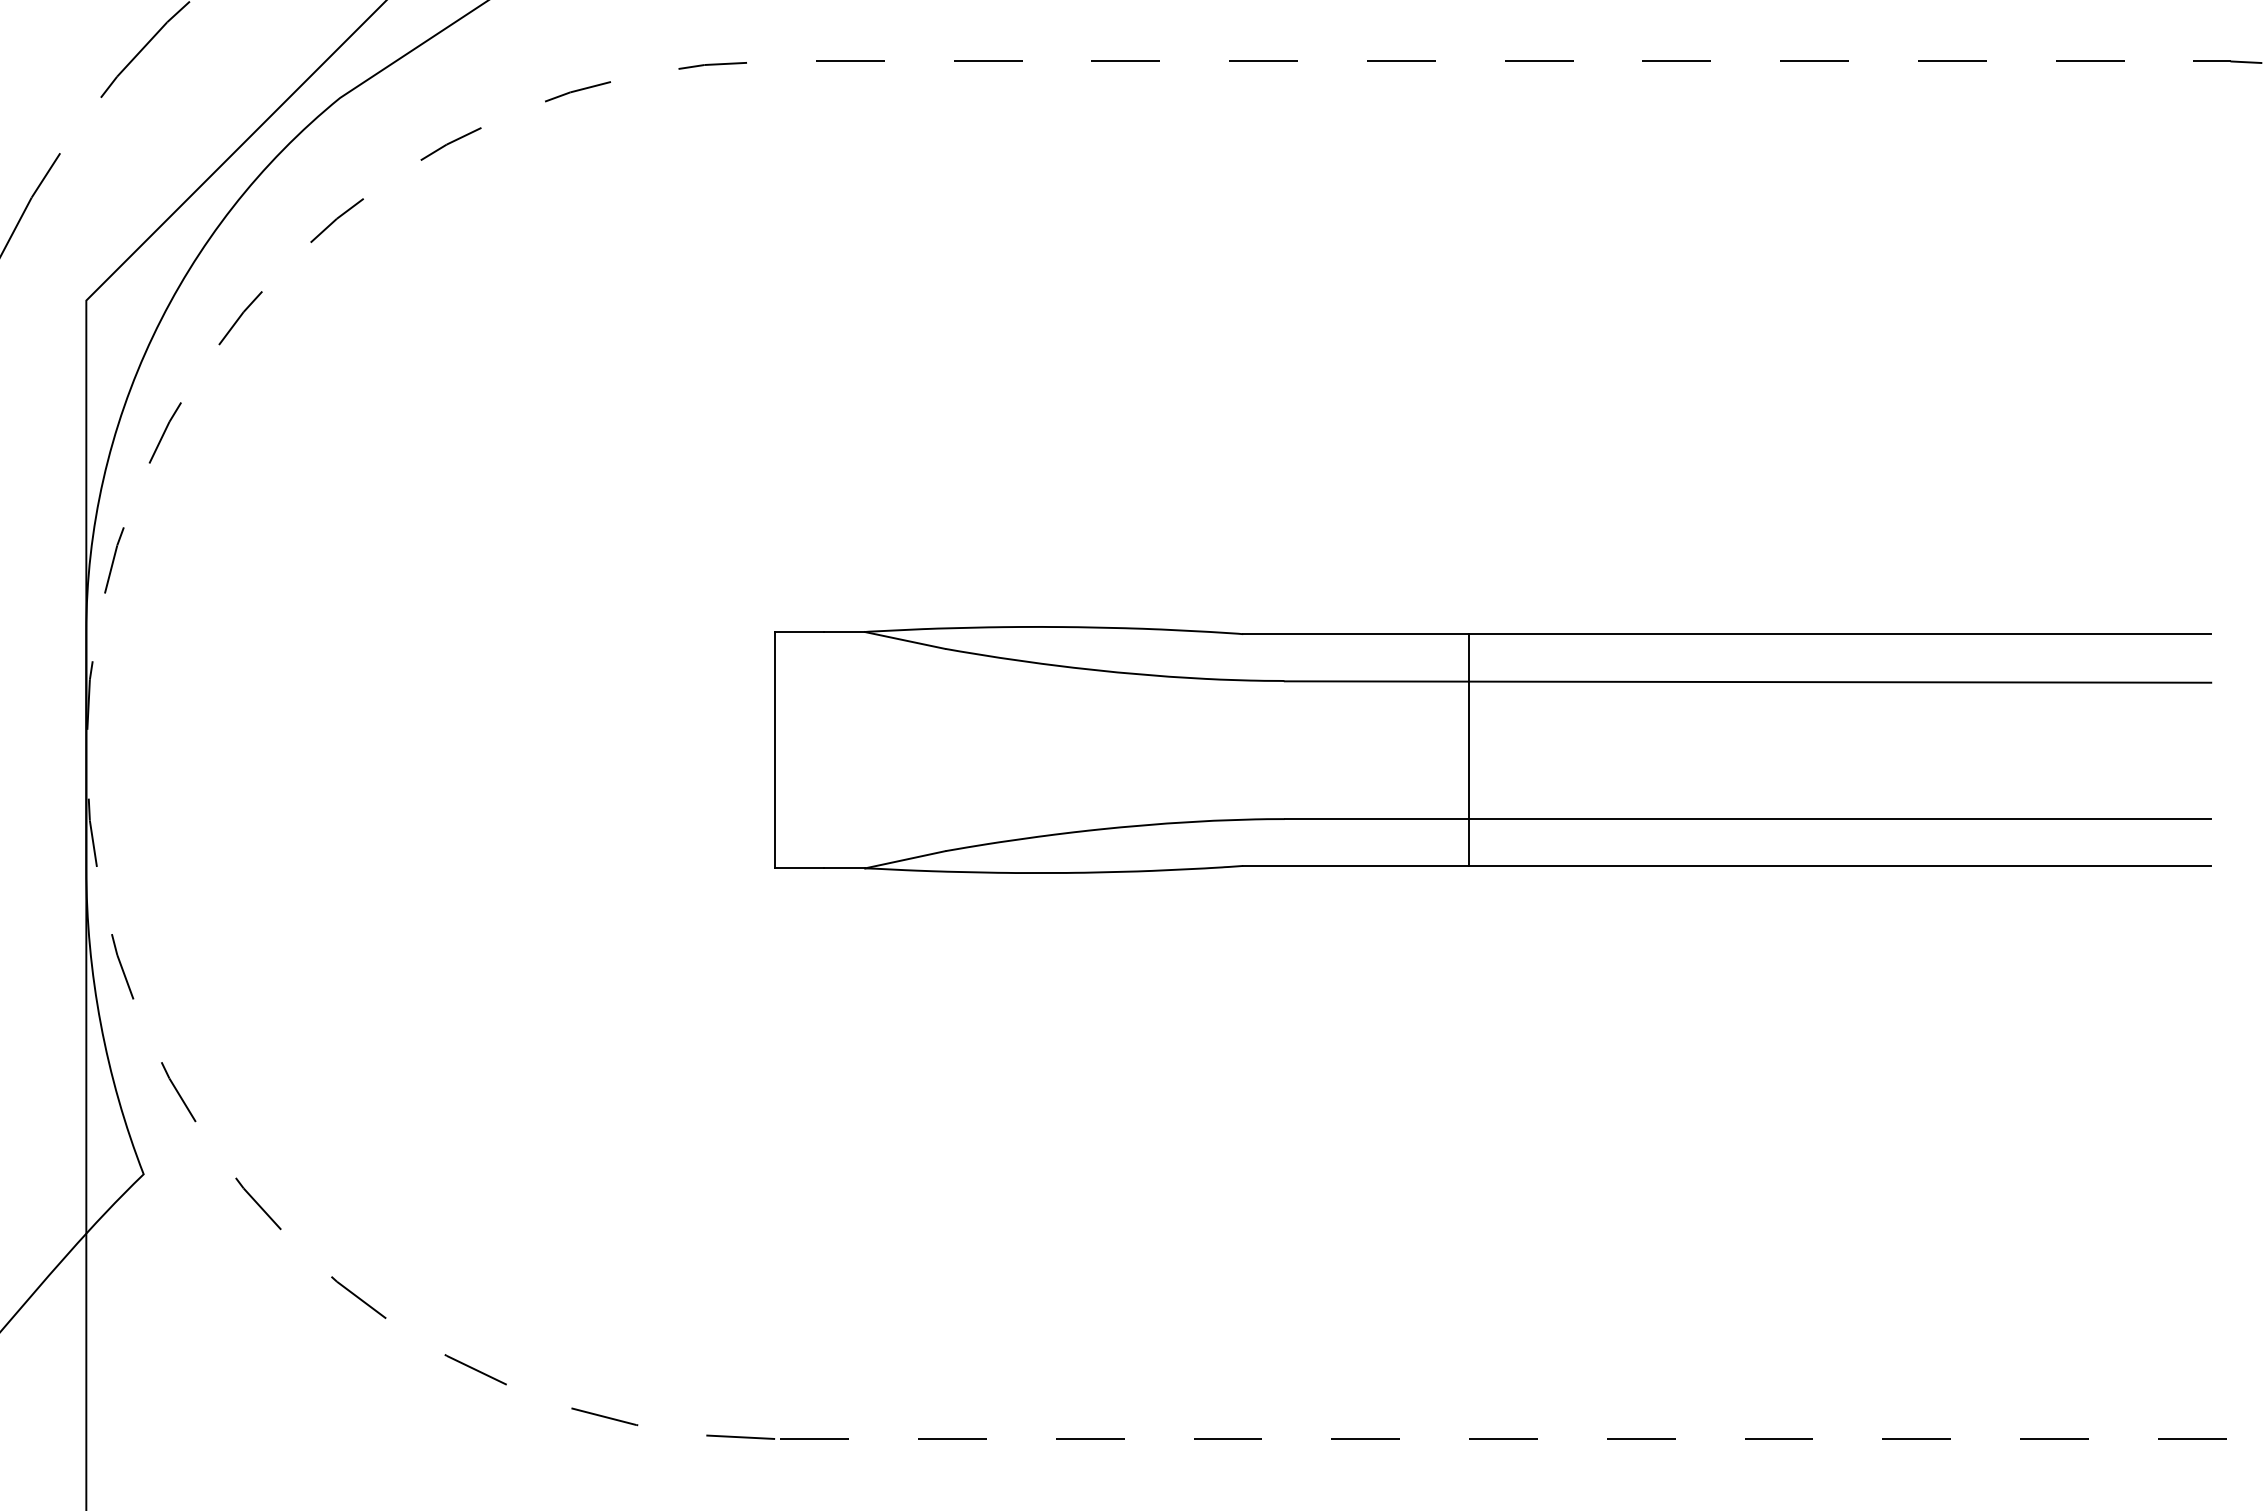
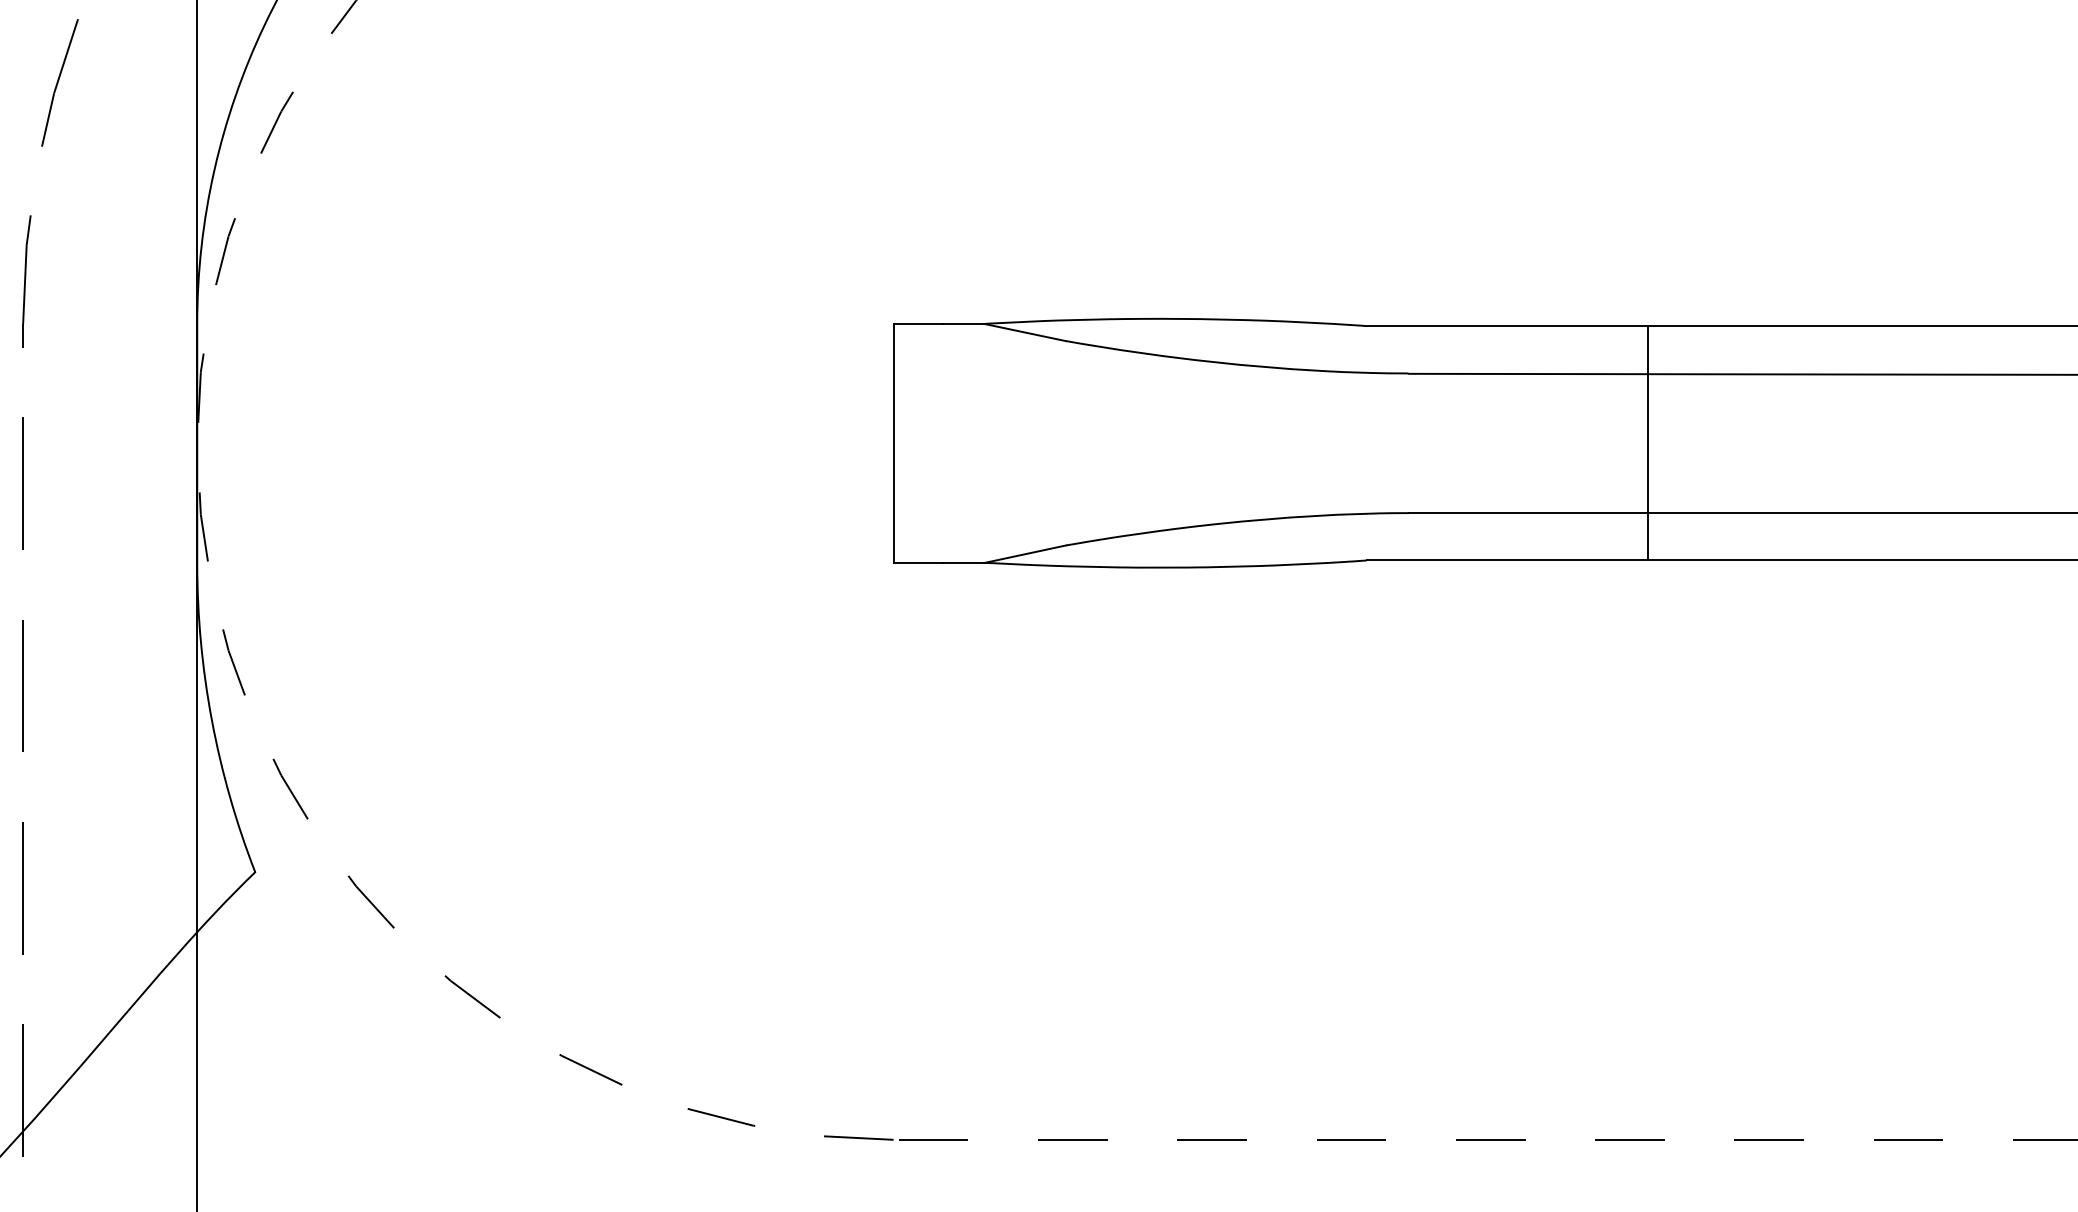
line: (1469, 749) -> (1648, 442), moved

